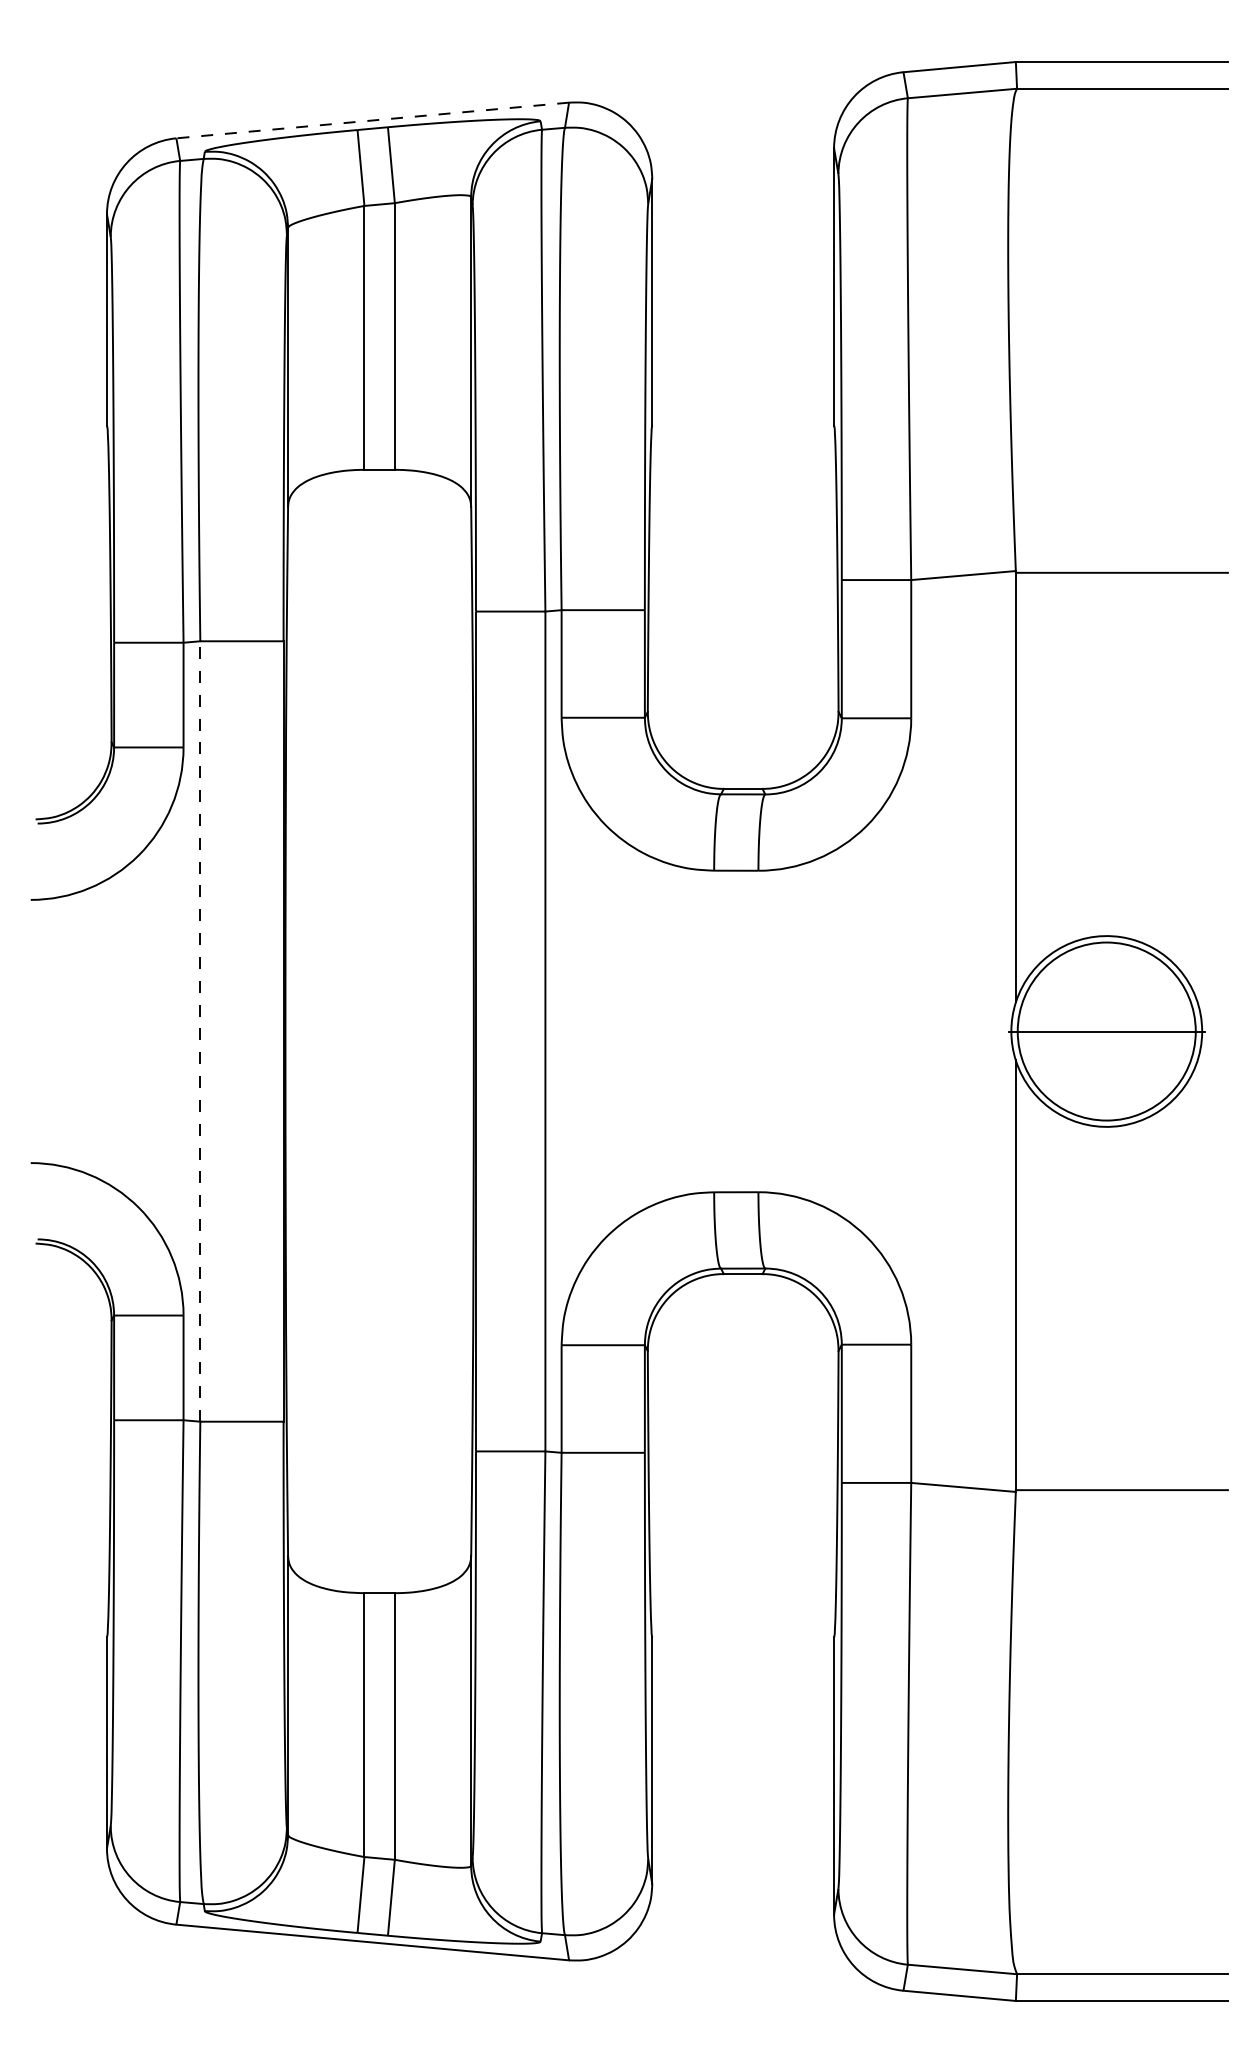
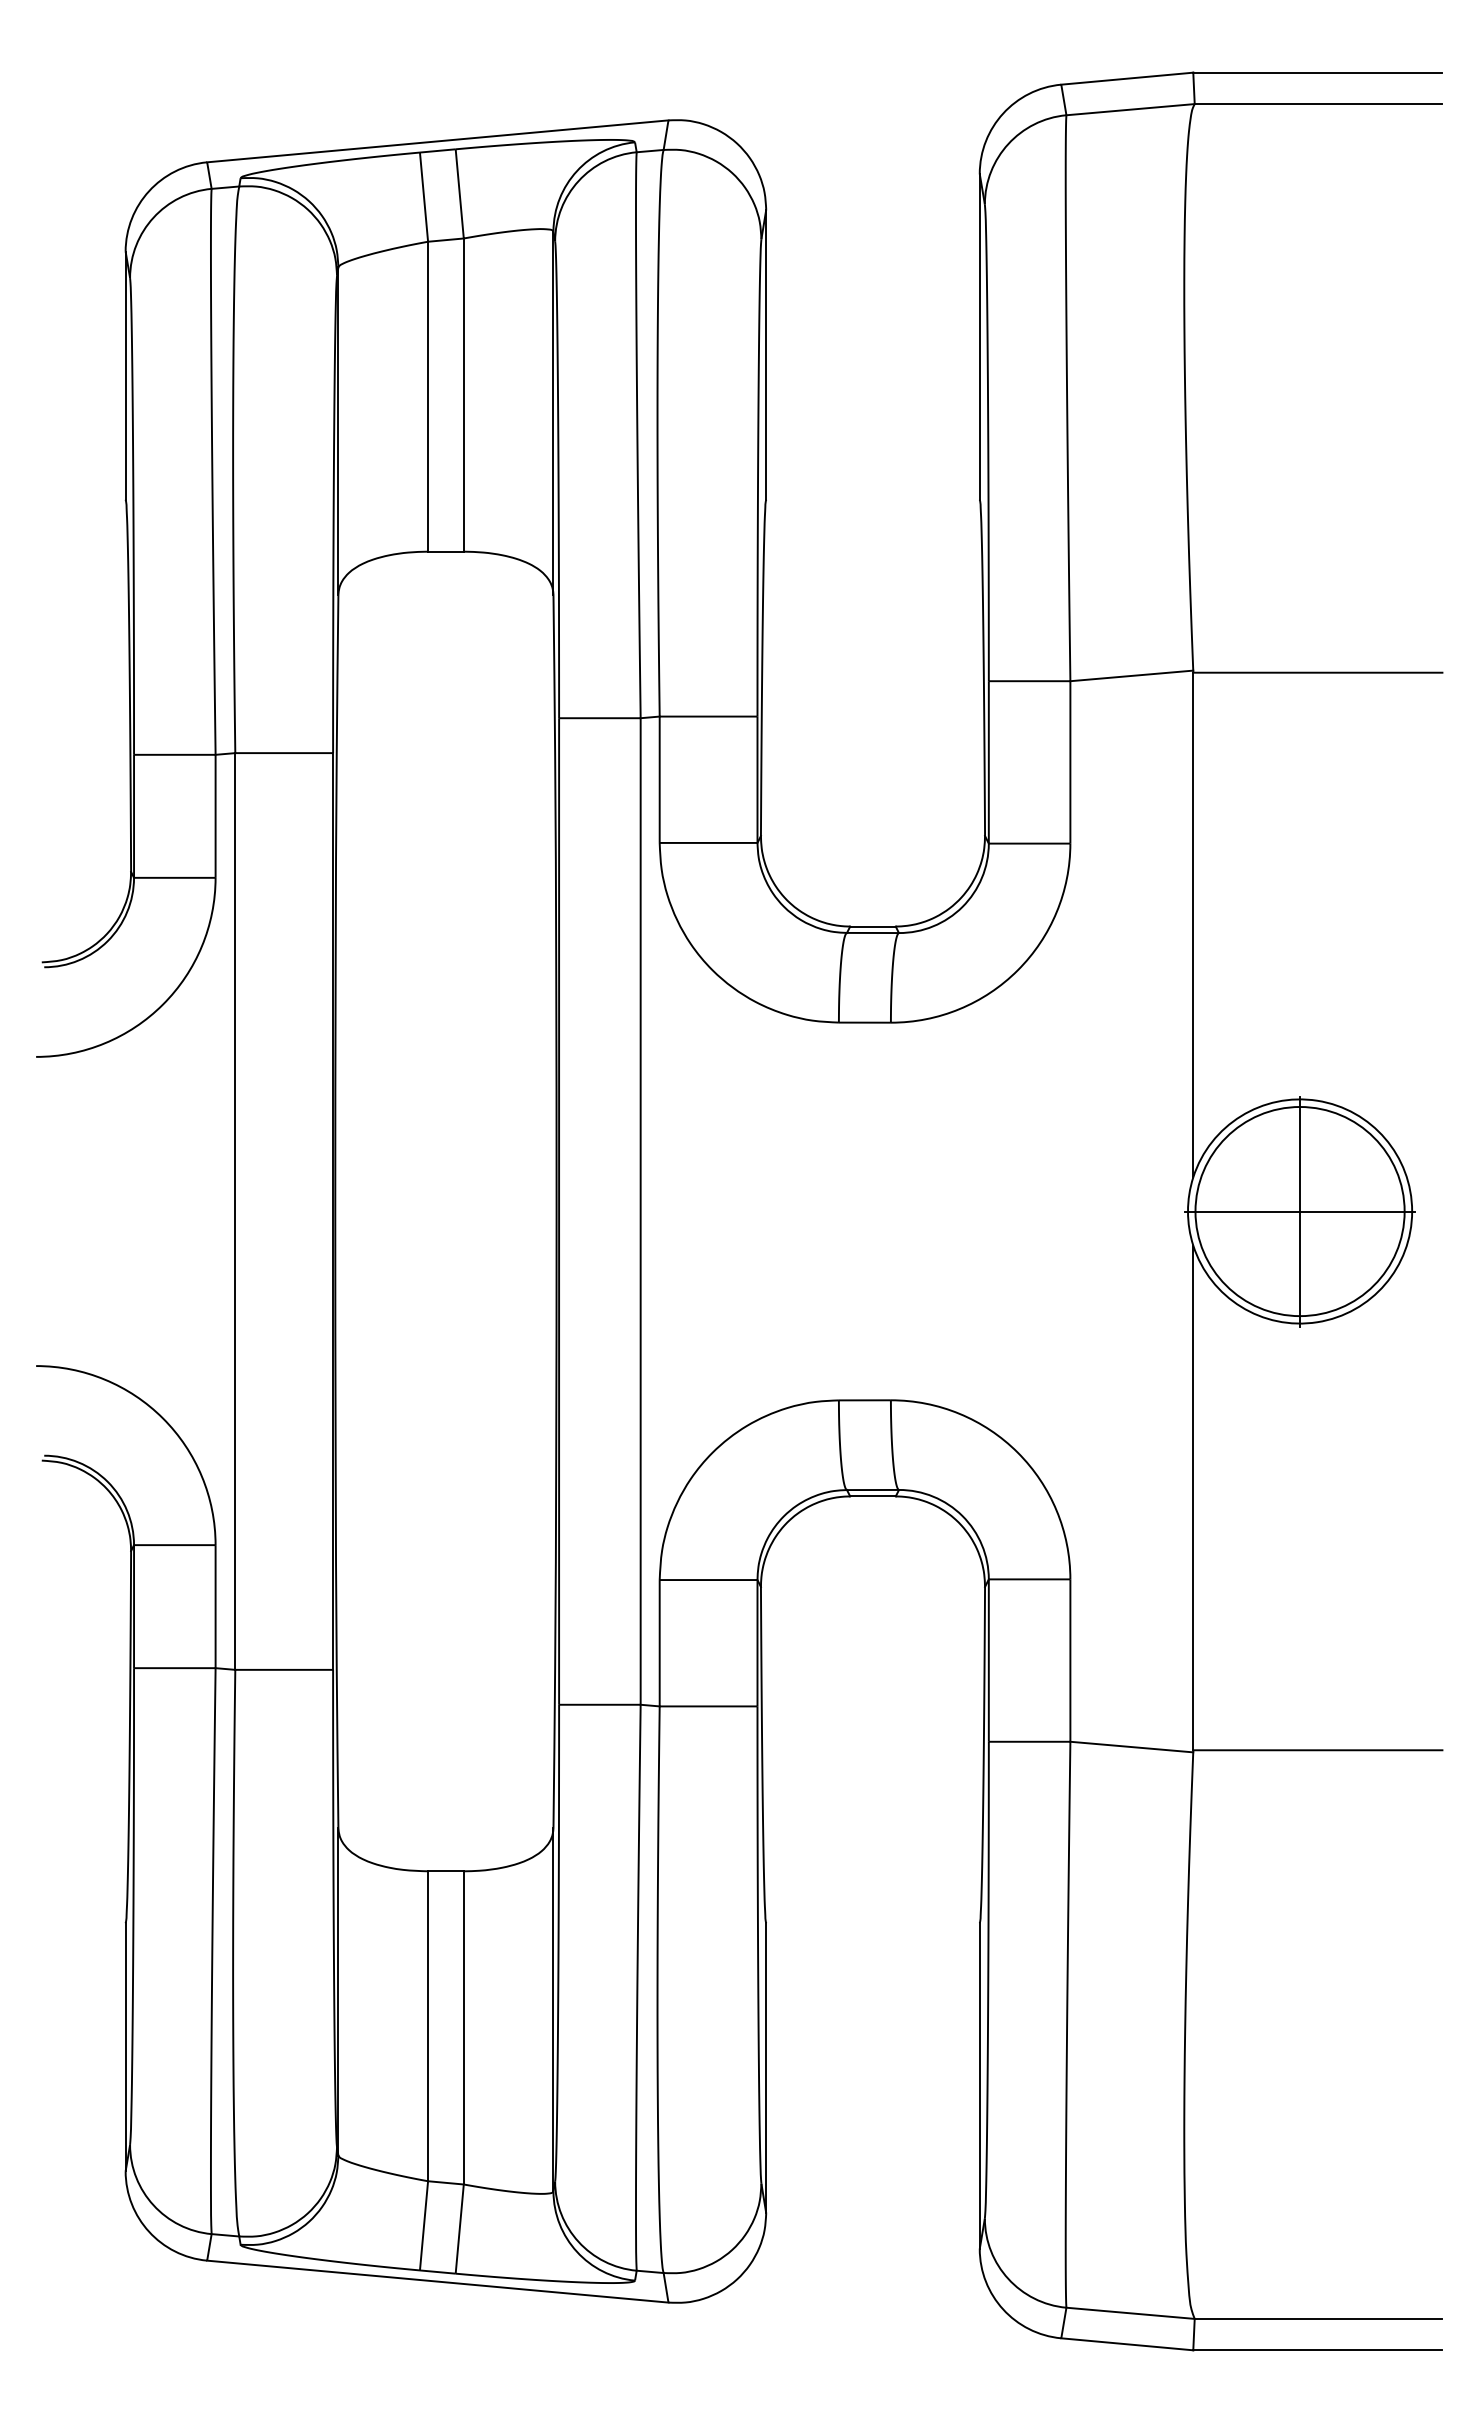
line: (372, 120) -> (437, 141), dashed -> solid
line: (200, 1031) -> (235, 1211), dashed -> solid
line: (1107, 1031) -> (1300, 1211), added

